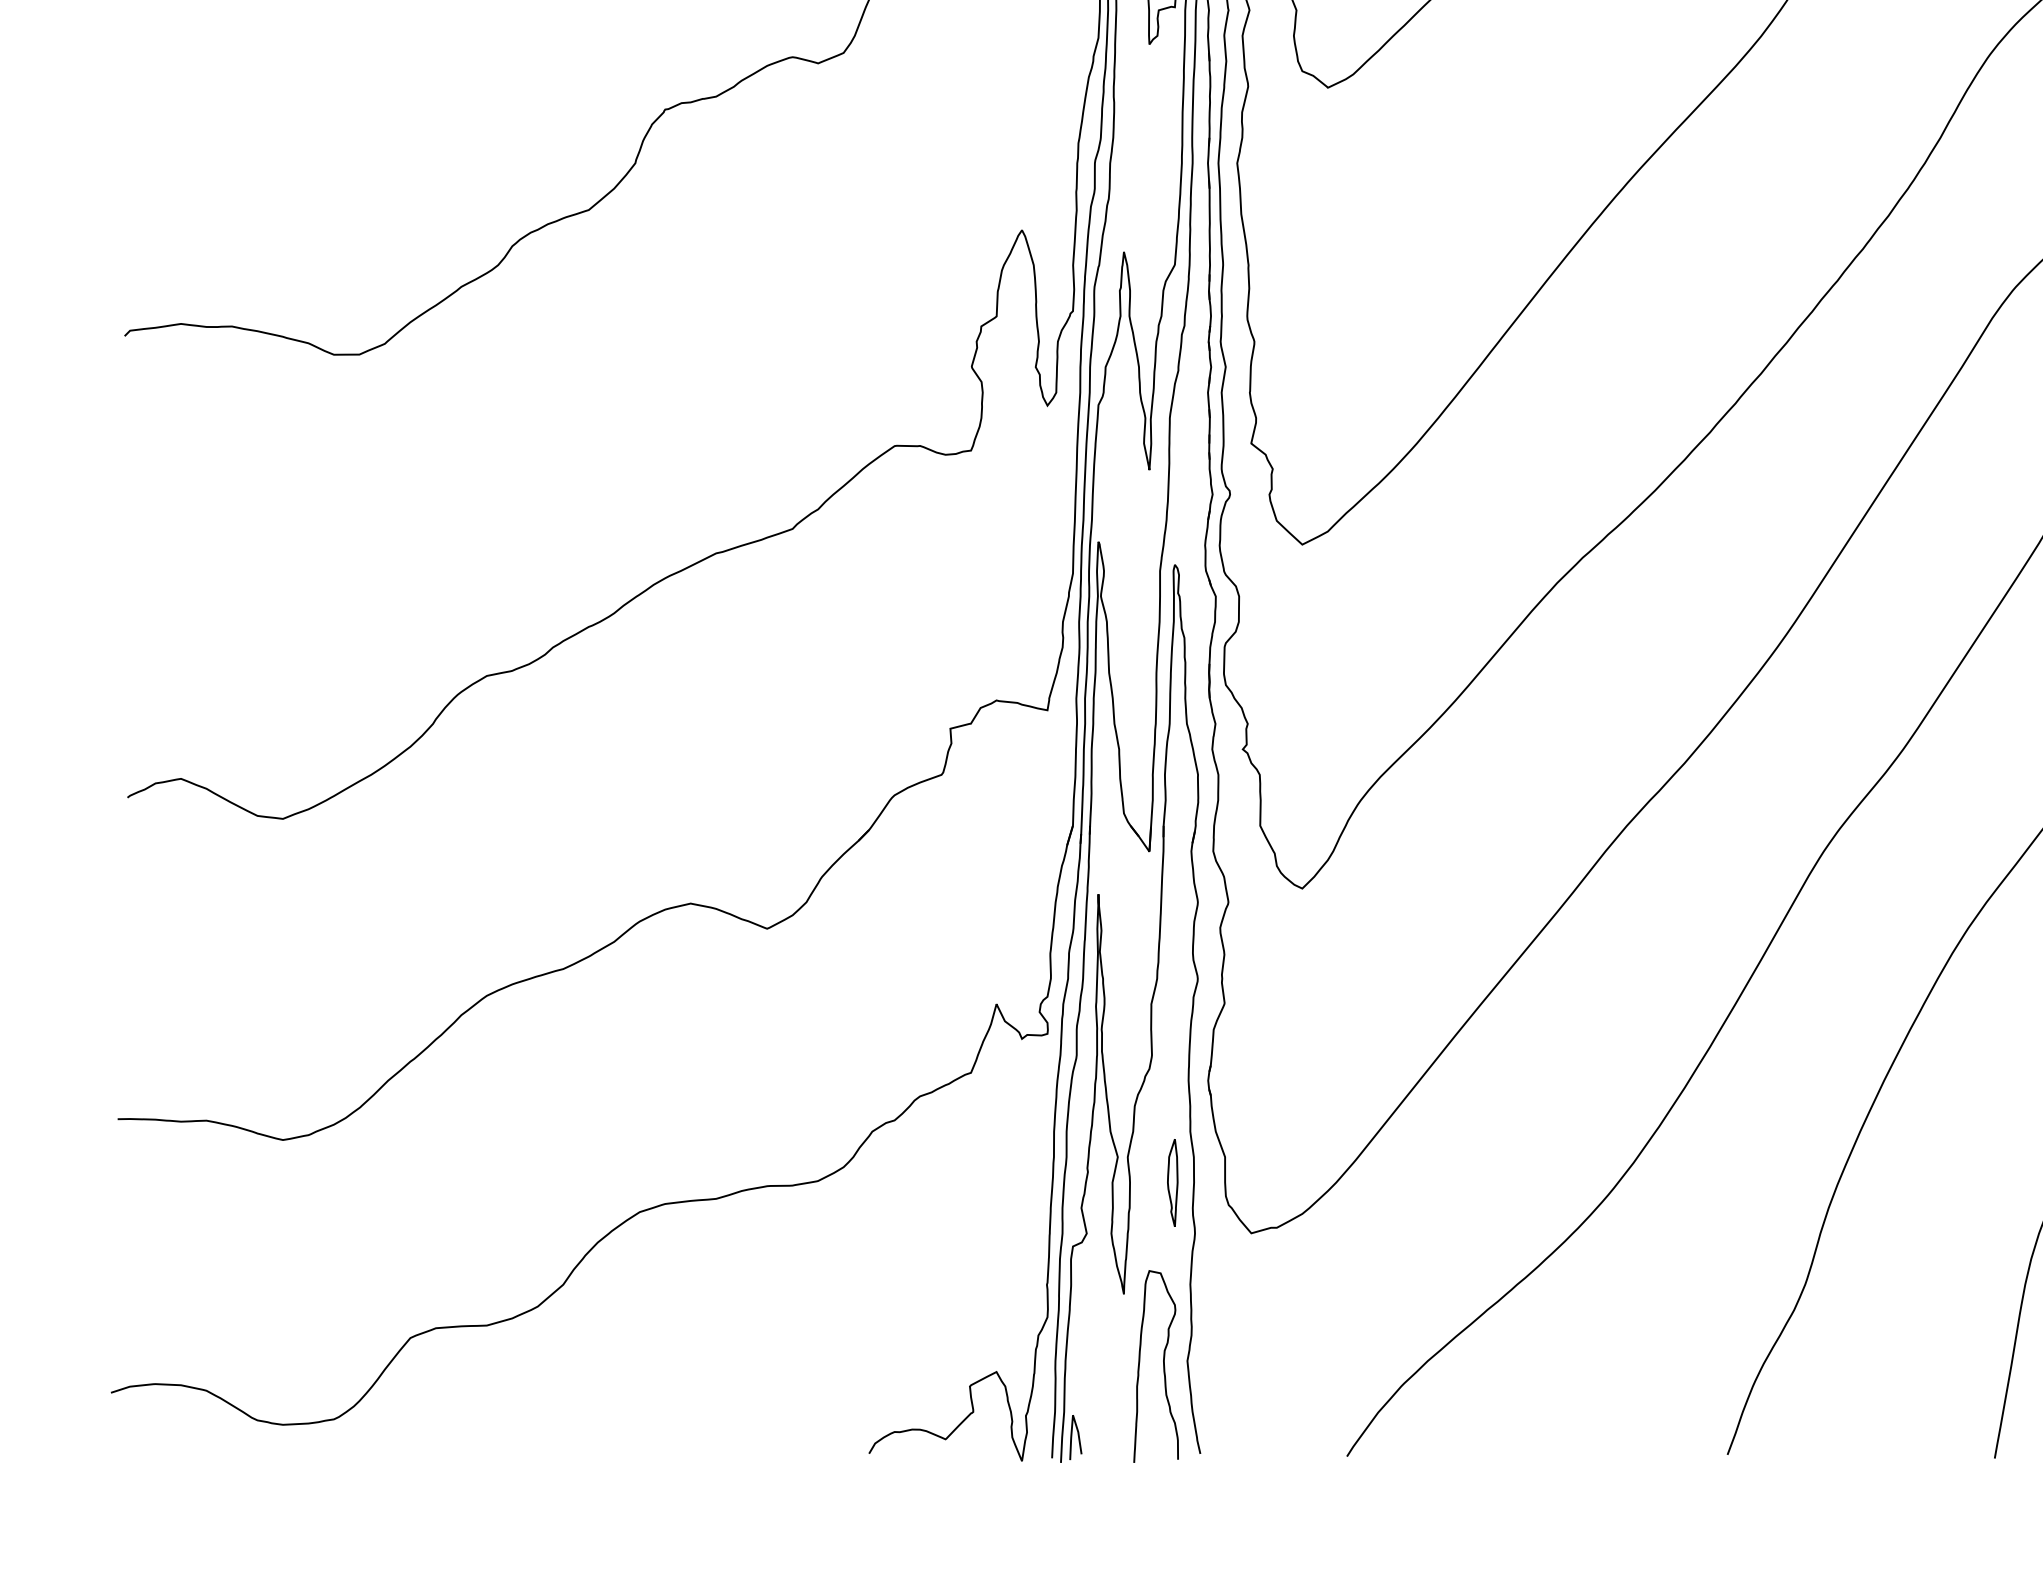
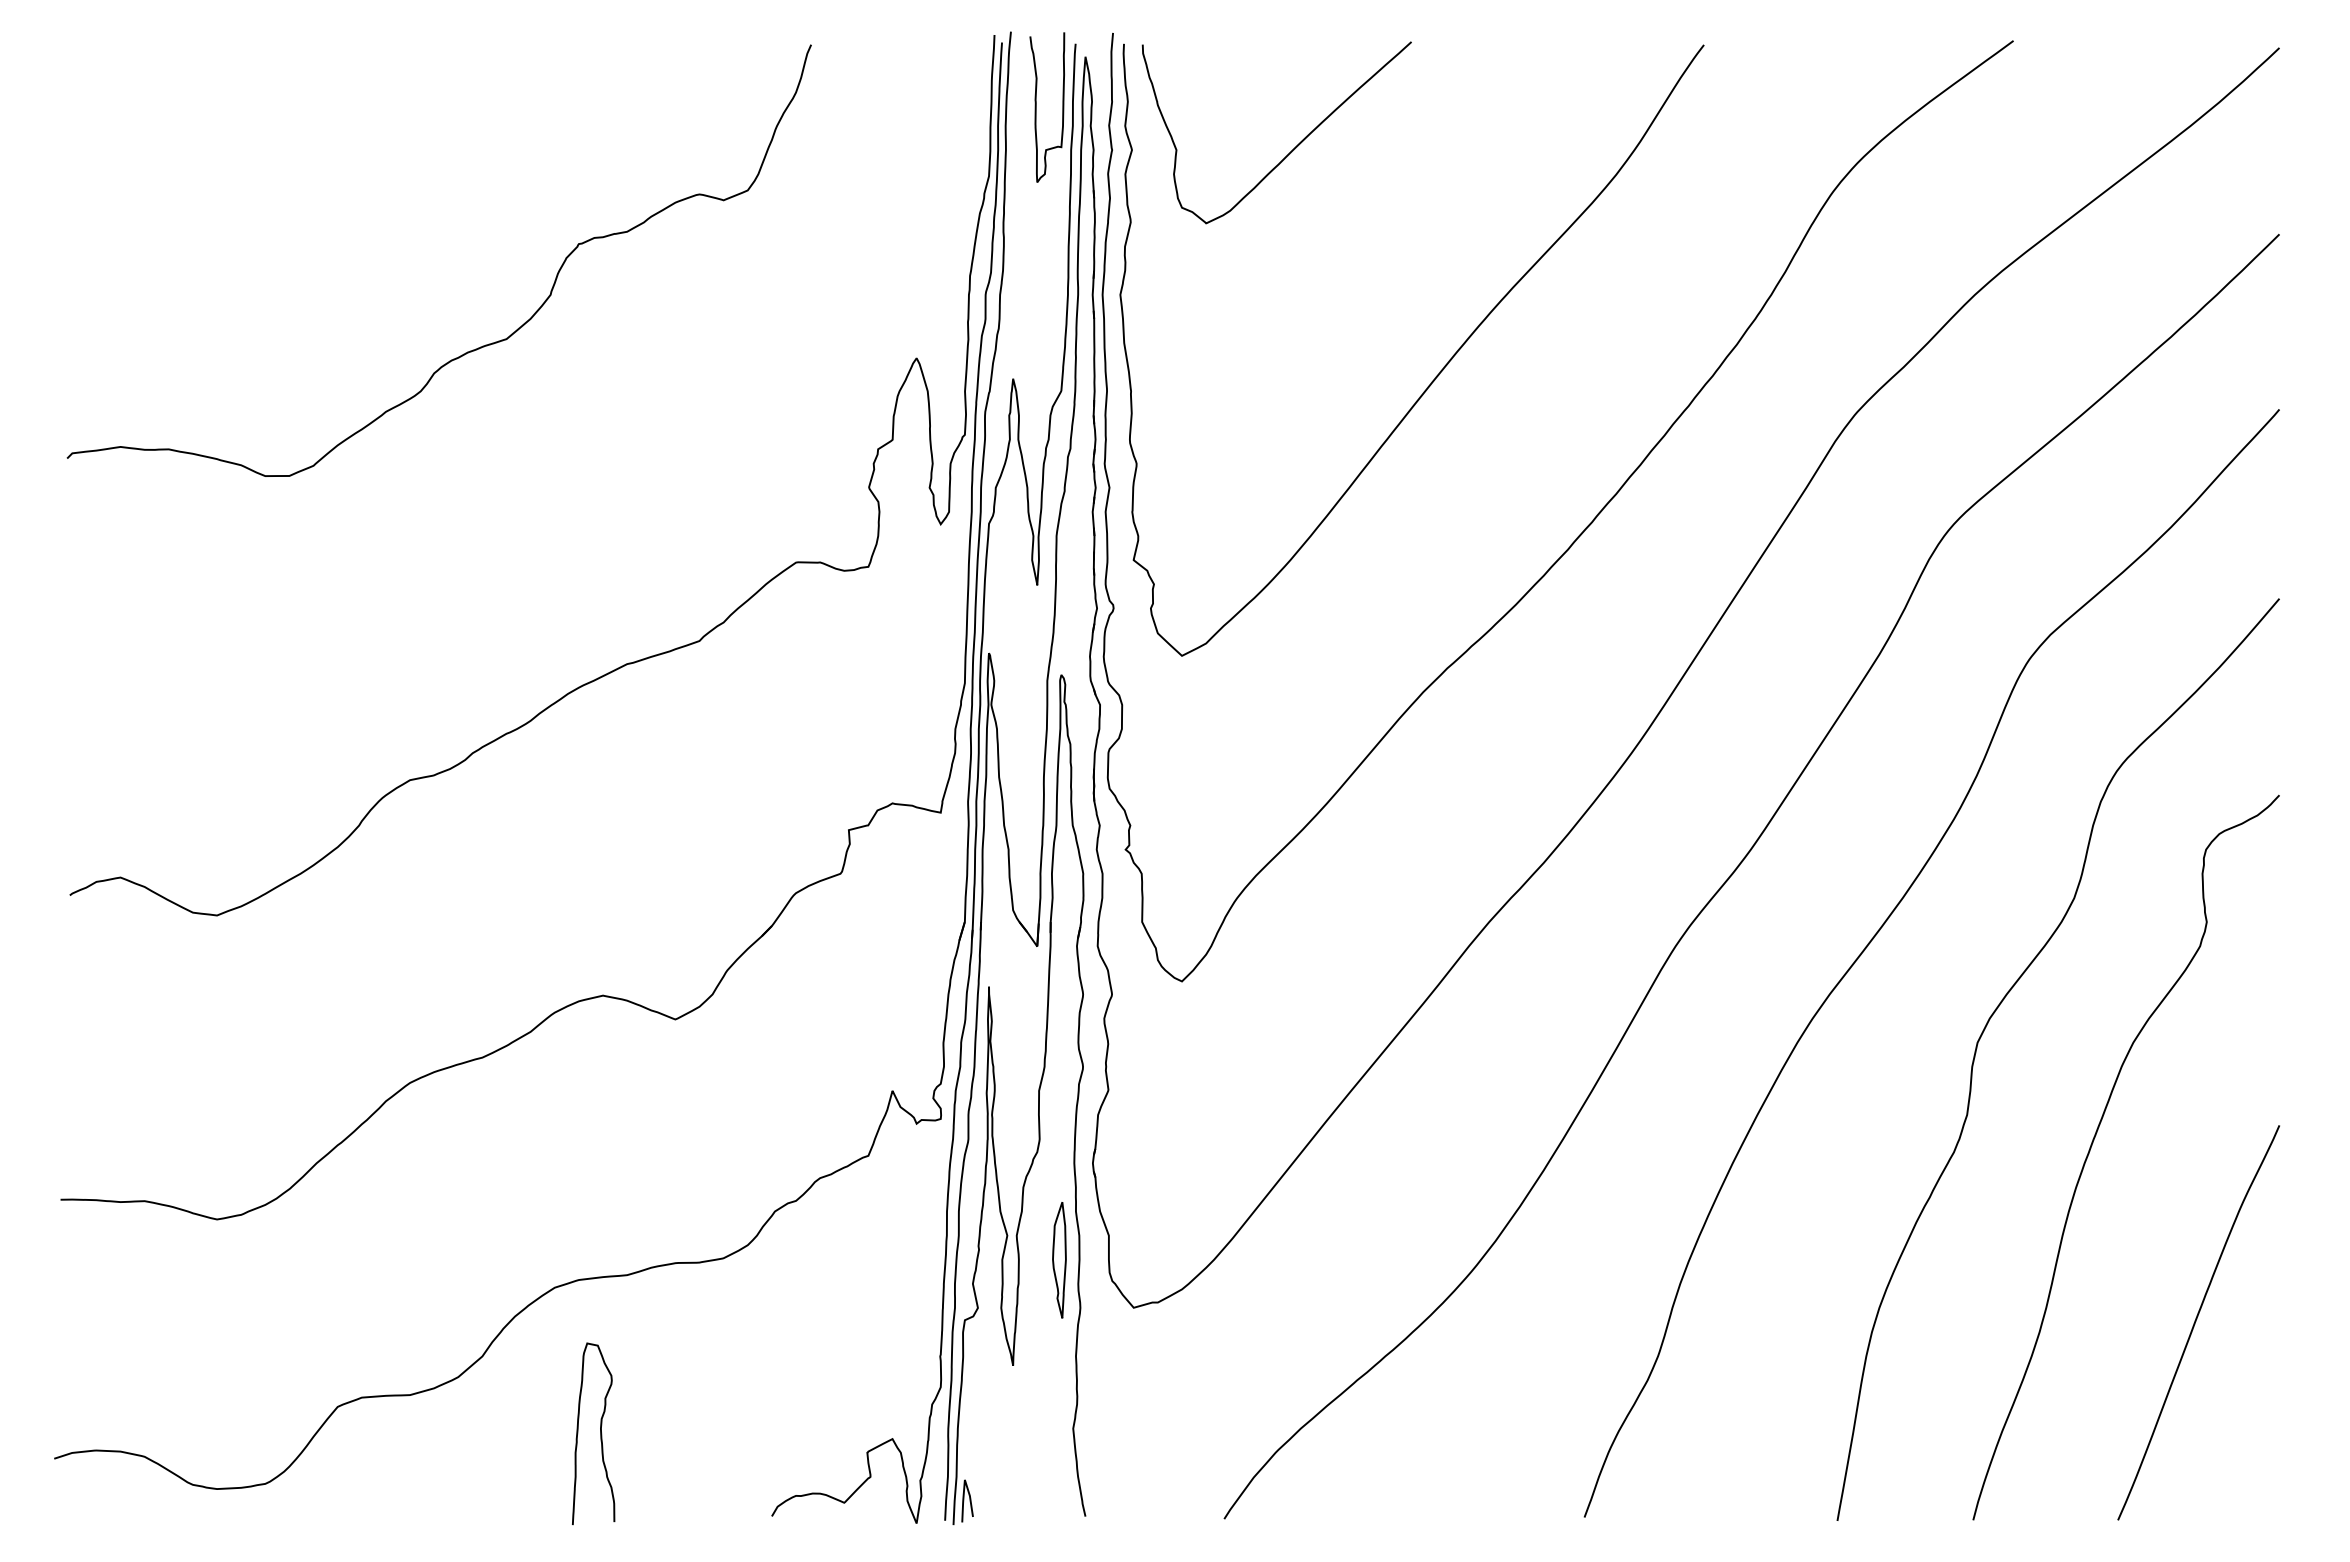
part: (1171, 1182) -> (1058, 1259), size x1.4
curve: (1163, 1366) -> (600, 1433), moved

